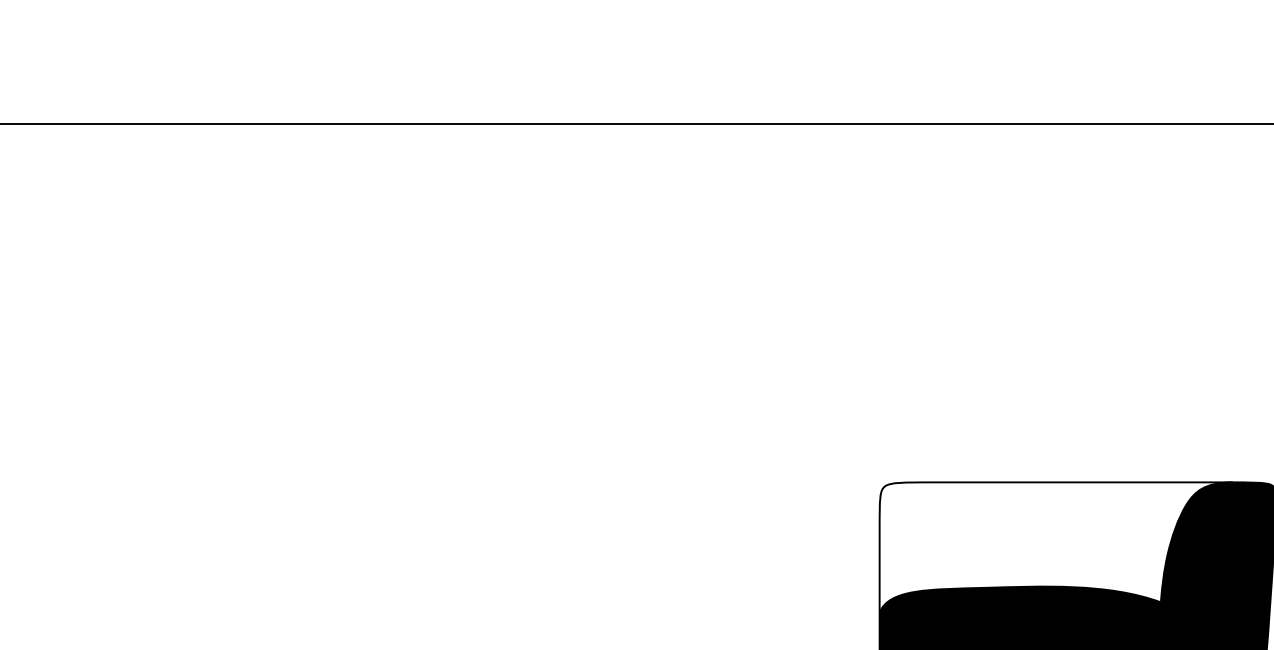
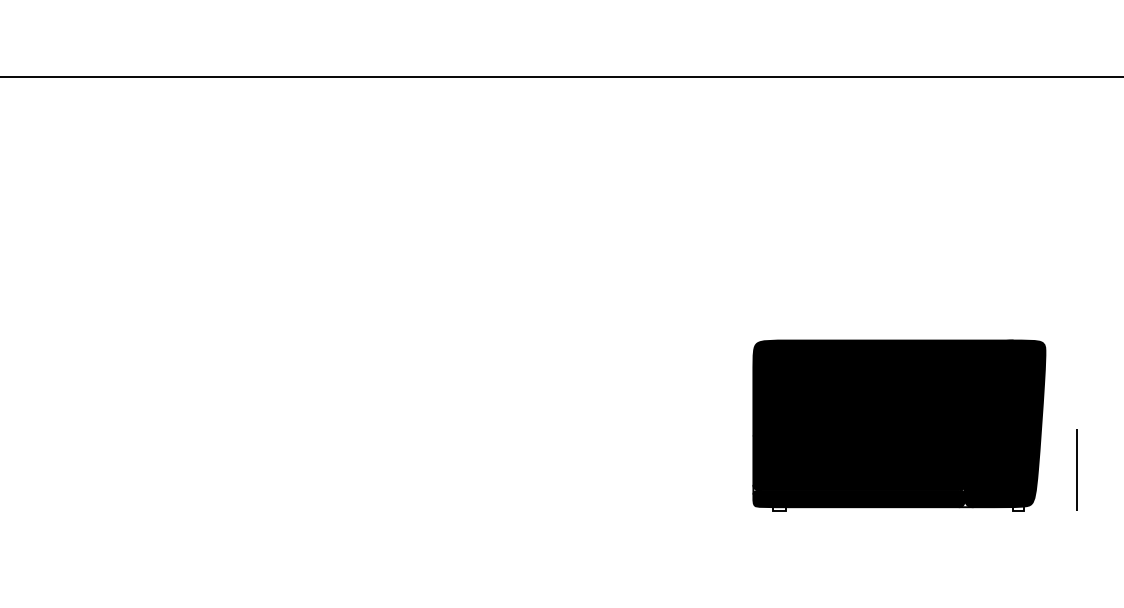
fill: (1056, 547) -> (883, 388), added

